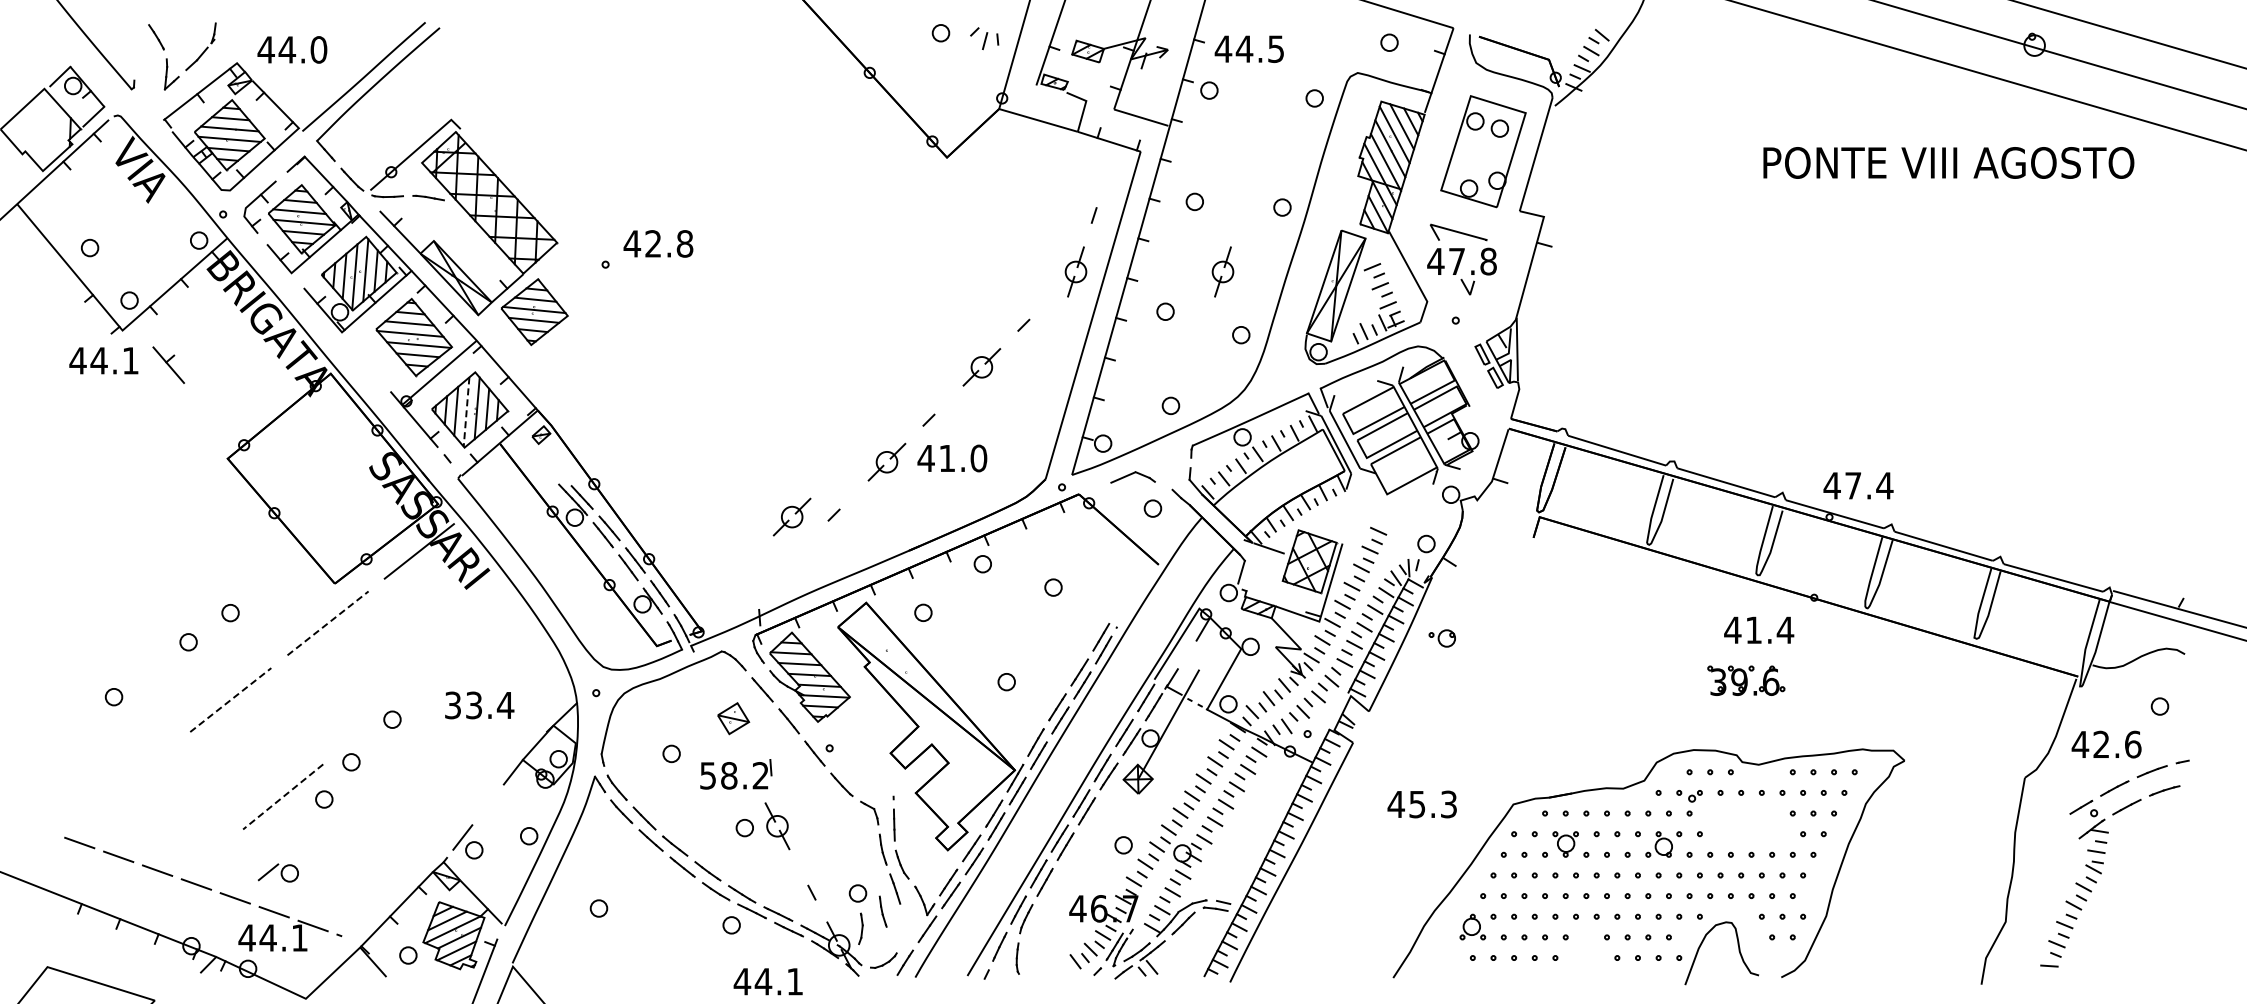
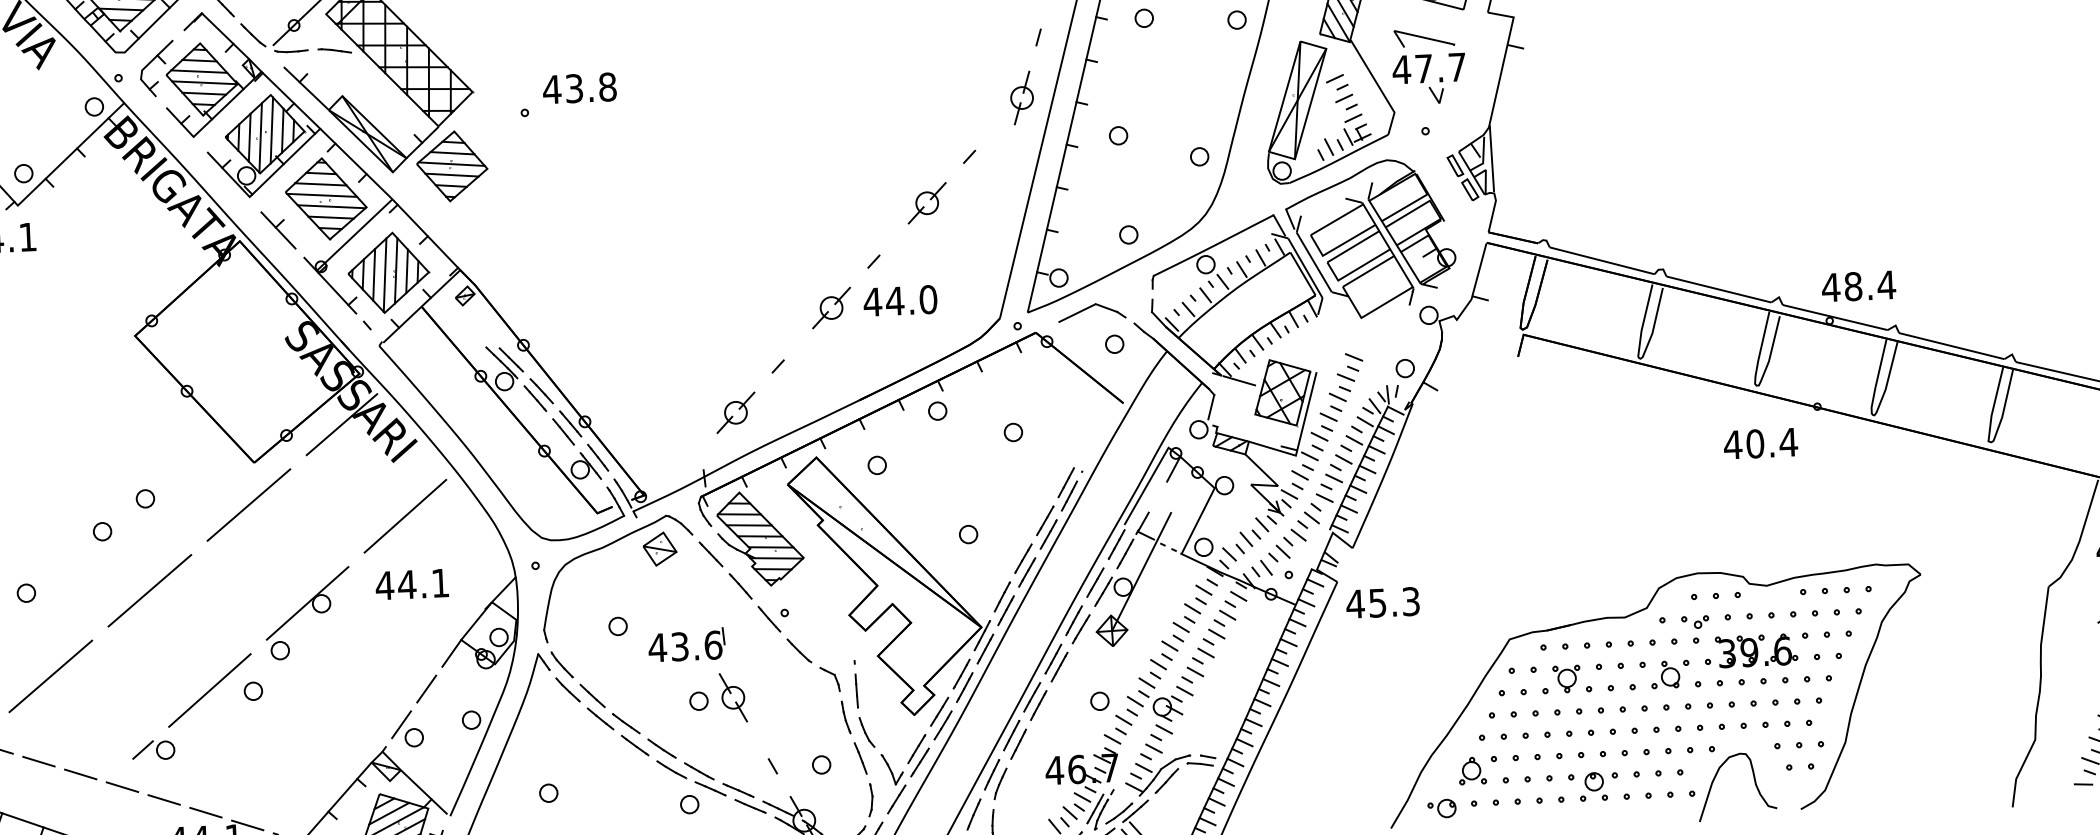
text: (653, 243) -> (574, 88), 42.8 -> 43.8
text: (1488, 261) -> (1457, 67), 47.8 -> 47.7
part: (1222, 271) -> (1176, 90), removed
part: (168, 364) -> (278, 229), moved
line: (466, 412) -> (385, 275), dashed -> solid
text: (946, 458) -> (894, 301), 41.0 -> 44.0
part: (1132, 477) -> (1091, 312), size x1.43
text: (1853, 485) -> (1853, 286), 47.4 -> 48.4
part: (791, 516) -> (735, 412), moved
line: (328, 623) -> (249, 505), dashed -> solid
text: (1753, 630) -> (1754, 444), 41.4 -> 40.4
part: (1441, 638) -> (1441, 808), moved
line: (475, 640) -> (405, 516), added
part: (1746, 680) -> (1756, 650), moved
line: (230, 700) -> (149, 591), dashed -> solid
text: (479, 705) -> (412, 584), 33.4 -> 44.1
line: (379, 718) -> (307, 603), added
part: (733, 718) -> (659, 548), moved
text: (734, 775) -> (685, 646), 58.2 -> 43.6
line: (133, 776) -> (50, 676), added
line: (283, 796) -> (210, 690), dashed -> solid
line: (487, 804) -> (426, 688), added
text: (1421, 804) -> (1382, 602), moved
part: (277, 872) -> (152, 749), moved
part: (882, 911) -> (848, 782), removed
part: (860, 928) -> (870, 799), moved
part: (1586, 946) -> (1593, 785), added

